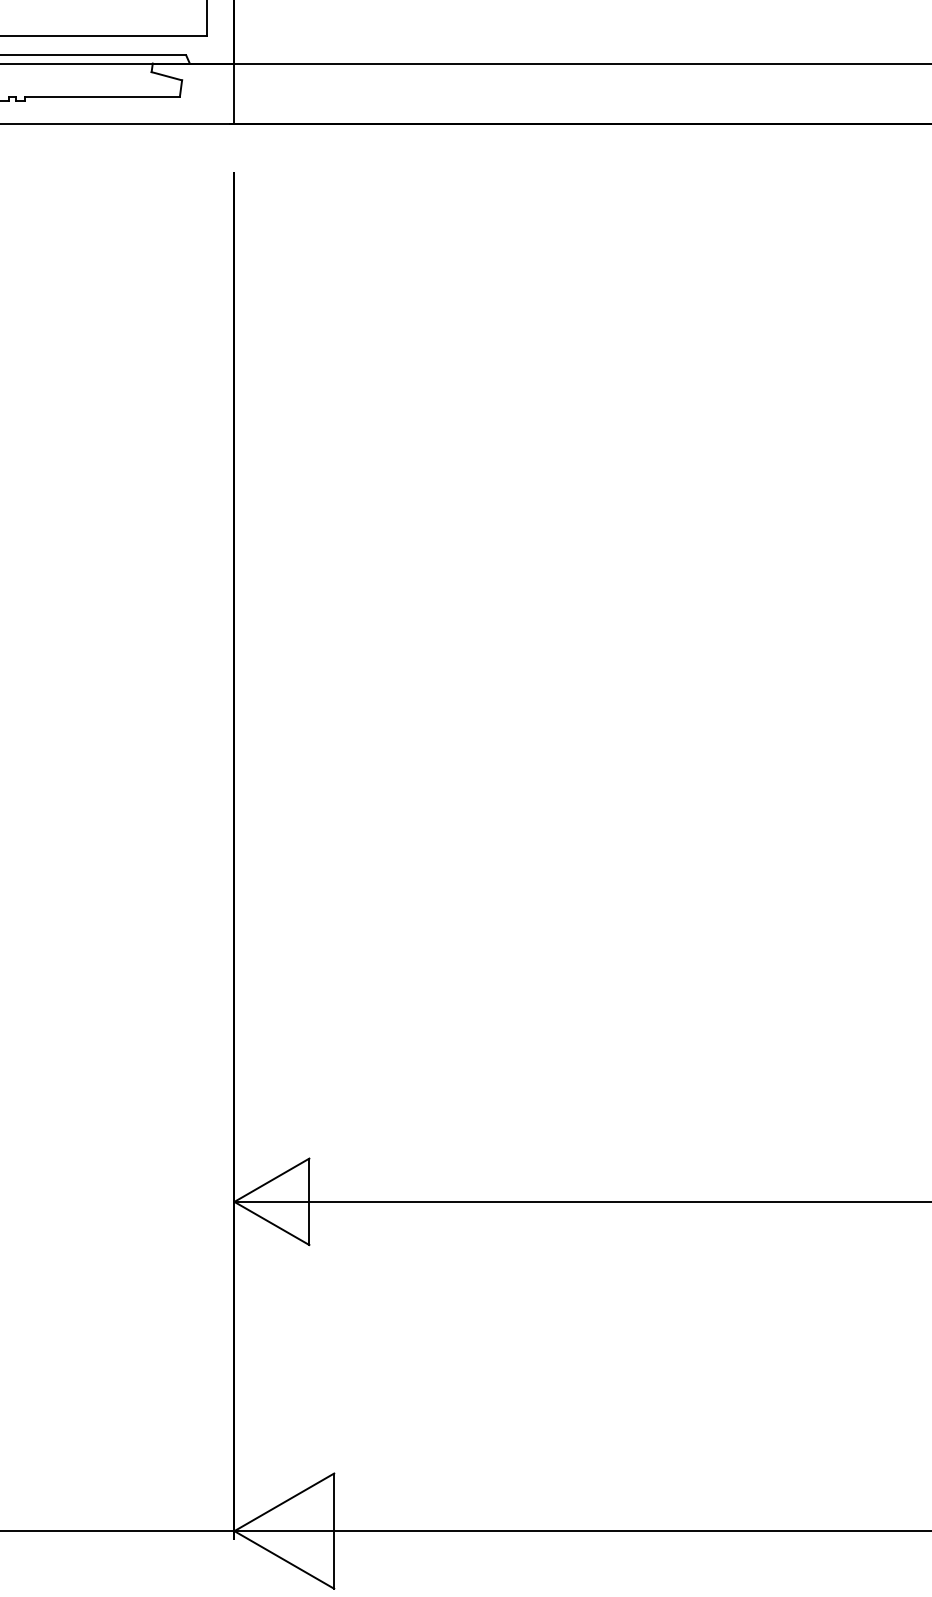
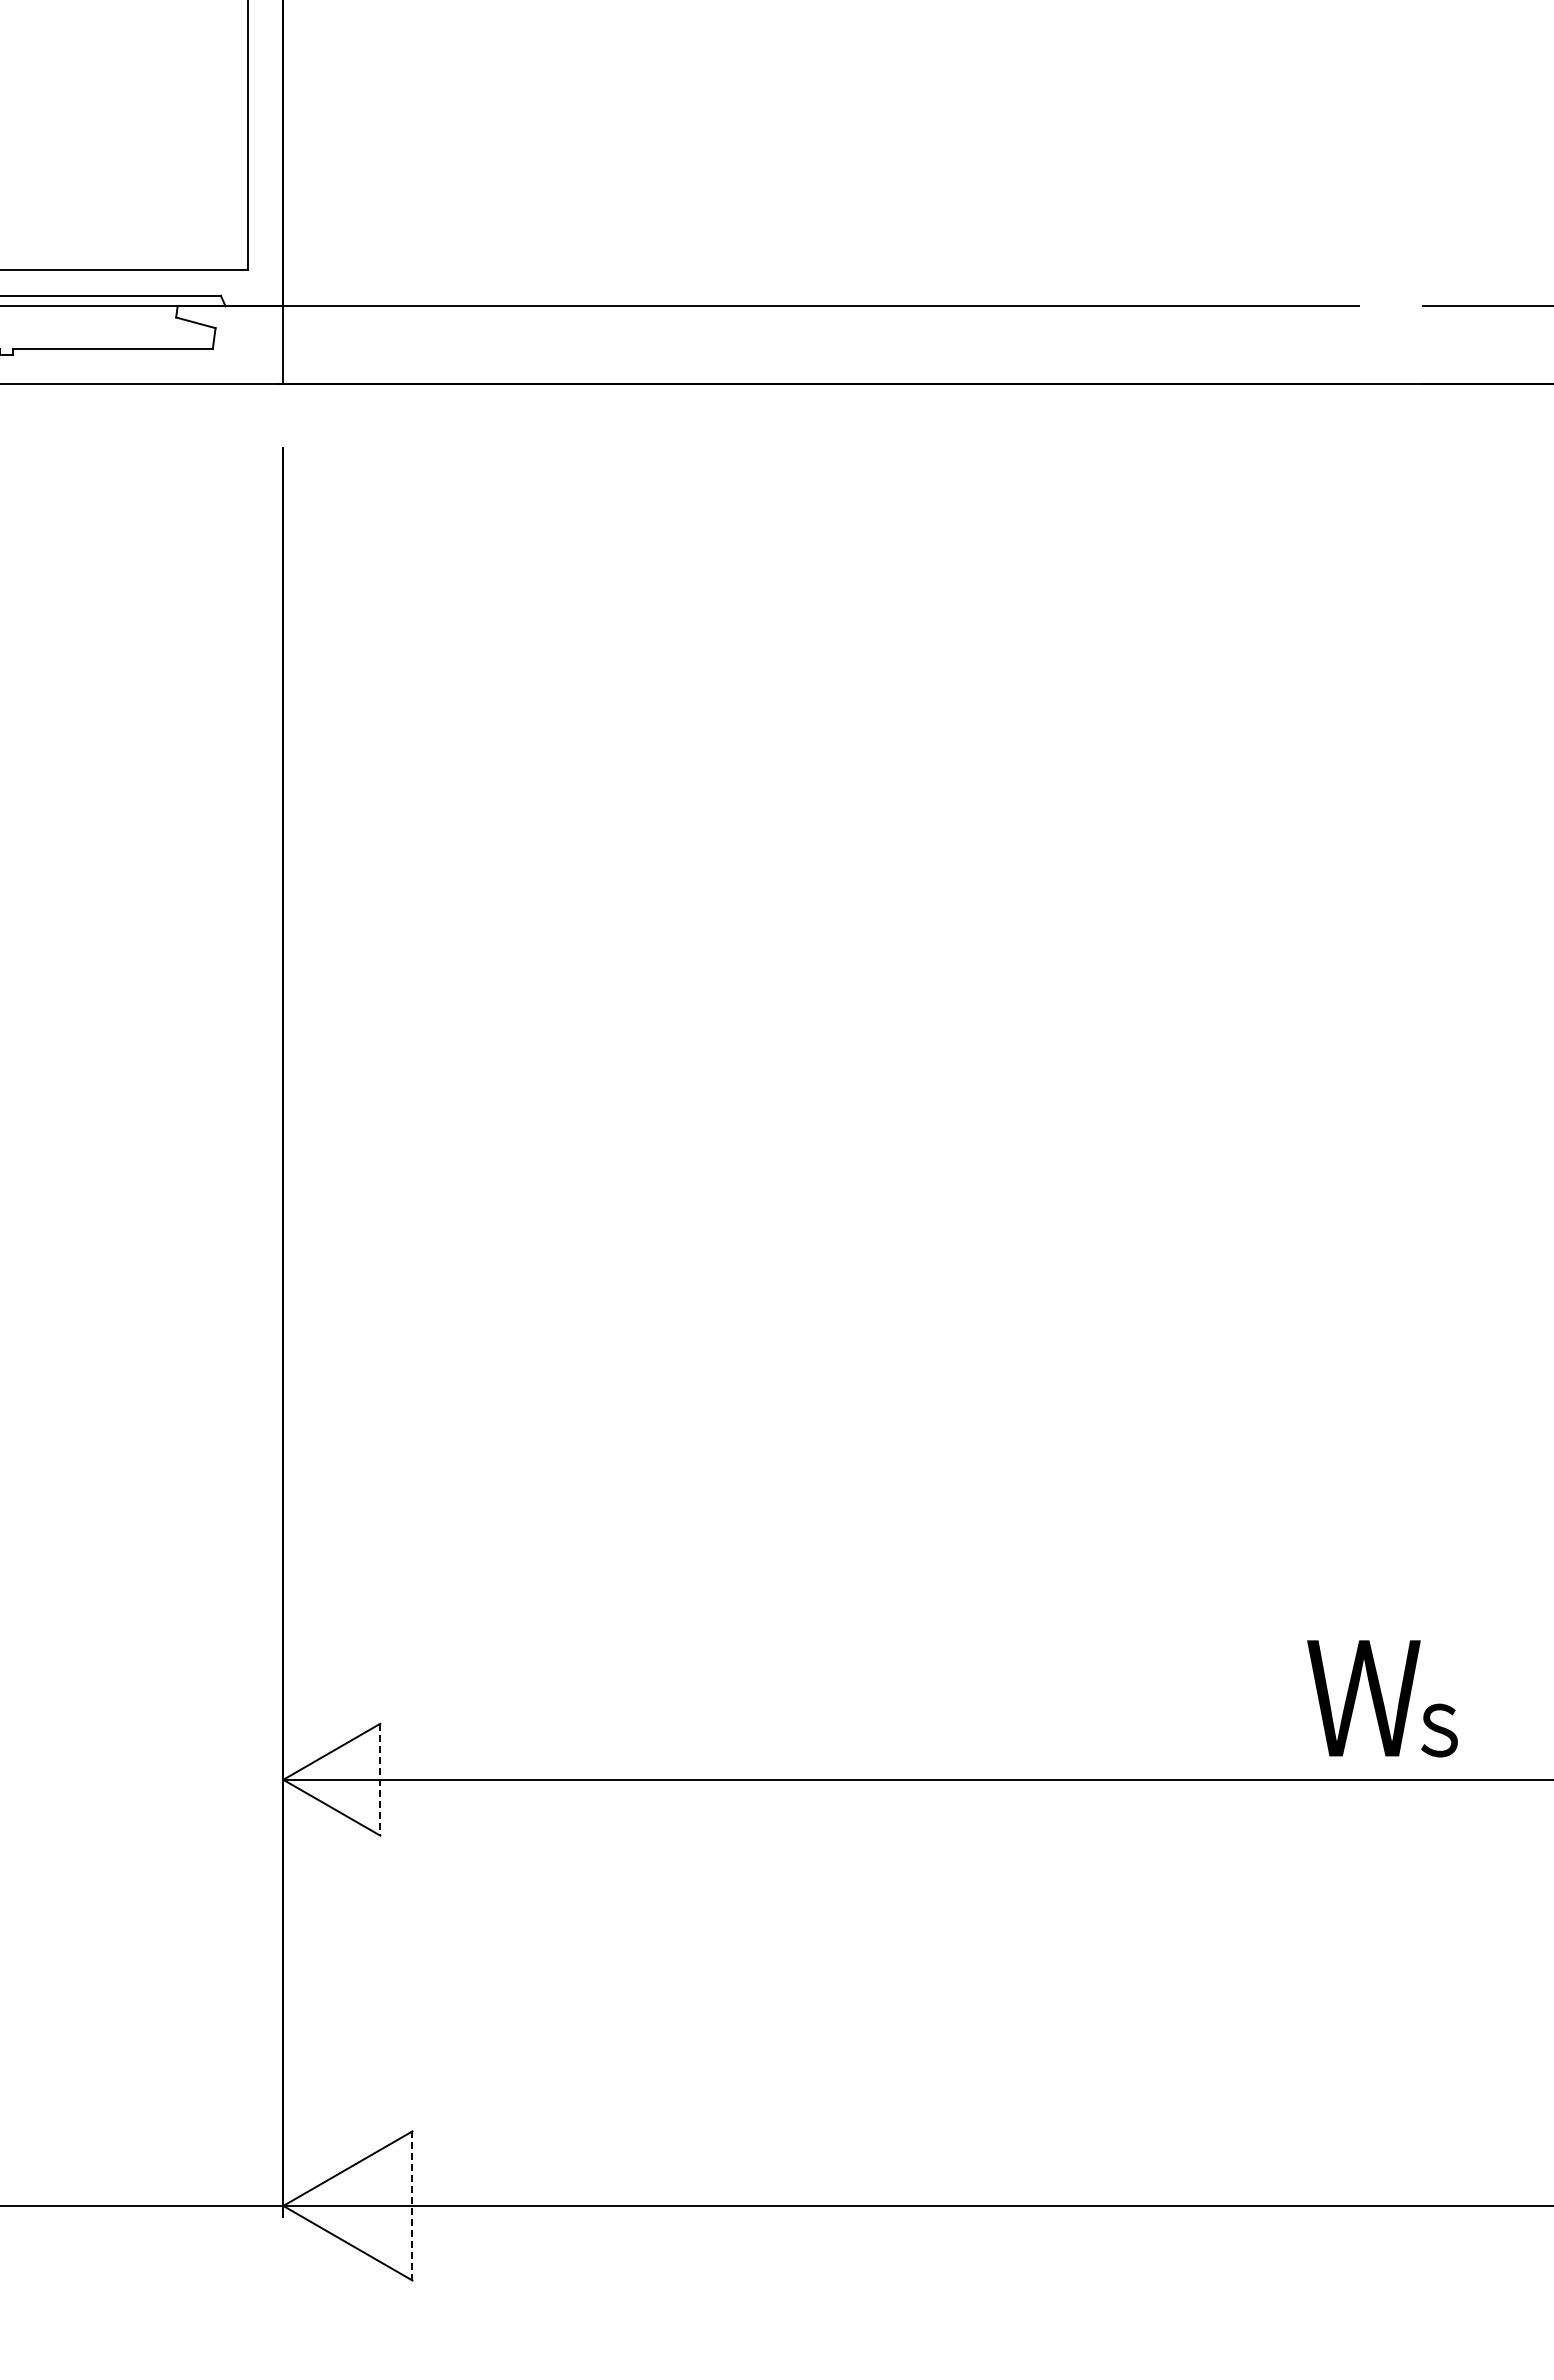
line: (309, 1201) -> (380, 1779), solid -> dashed
line: (334, 1530) -> (412, 2205), solid -> dashed

